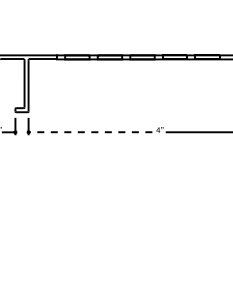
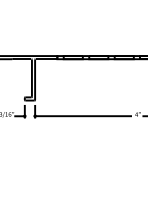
line: (90, 132) -> (83, 116), dashed -> solid

